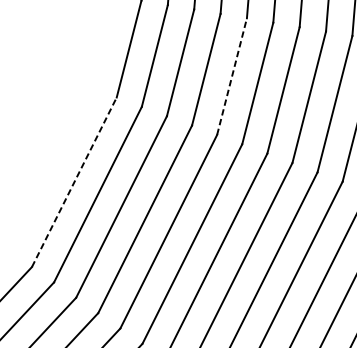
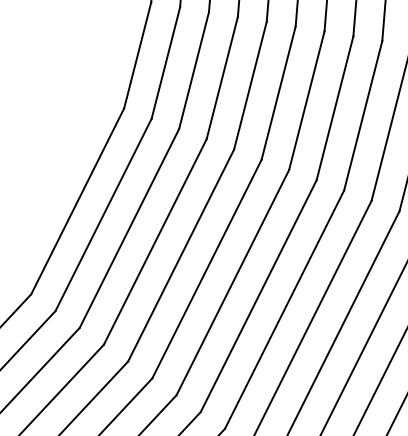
line: (232, 76) -> (250, 85), dashed -> solid
line: (74, 182) -> (77, 201), dashed -> solid

